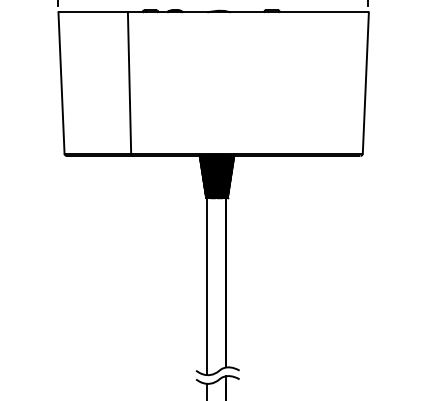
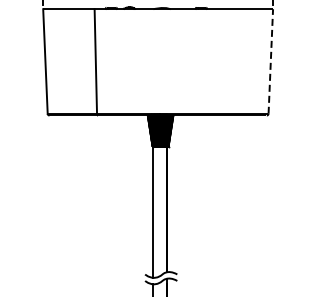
line: (365, 83) -> (270, 61), solid -> dashed

